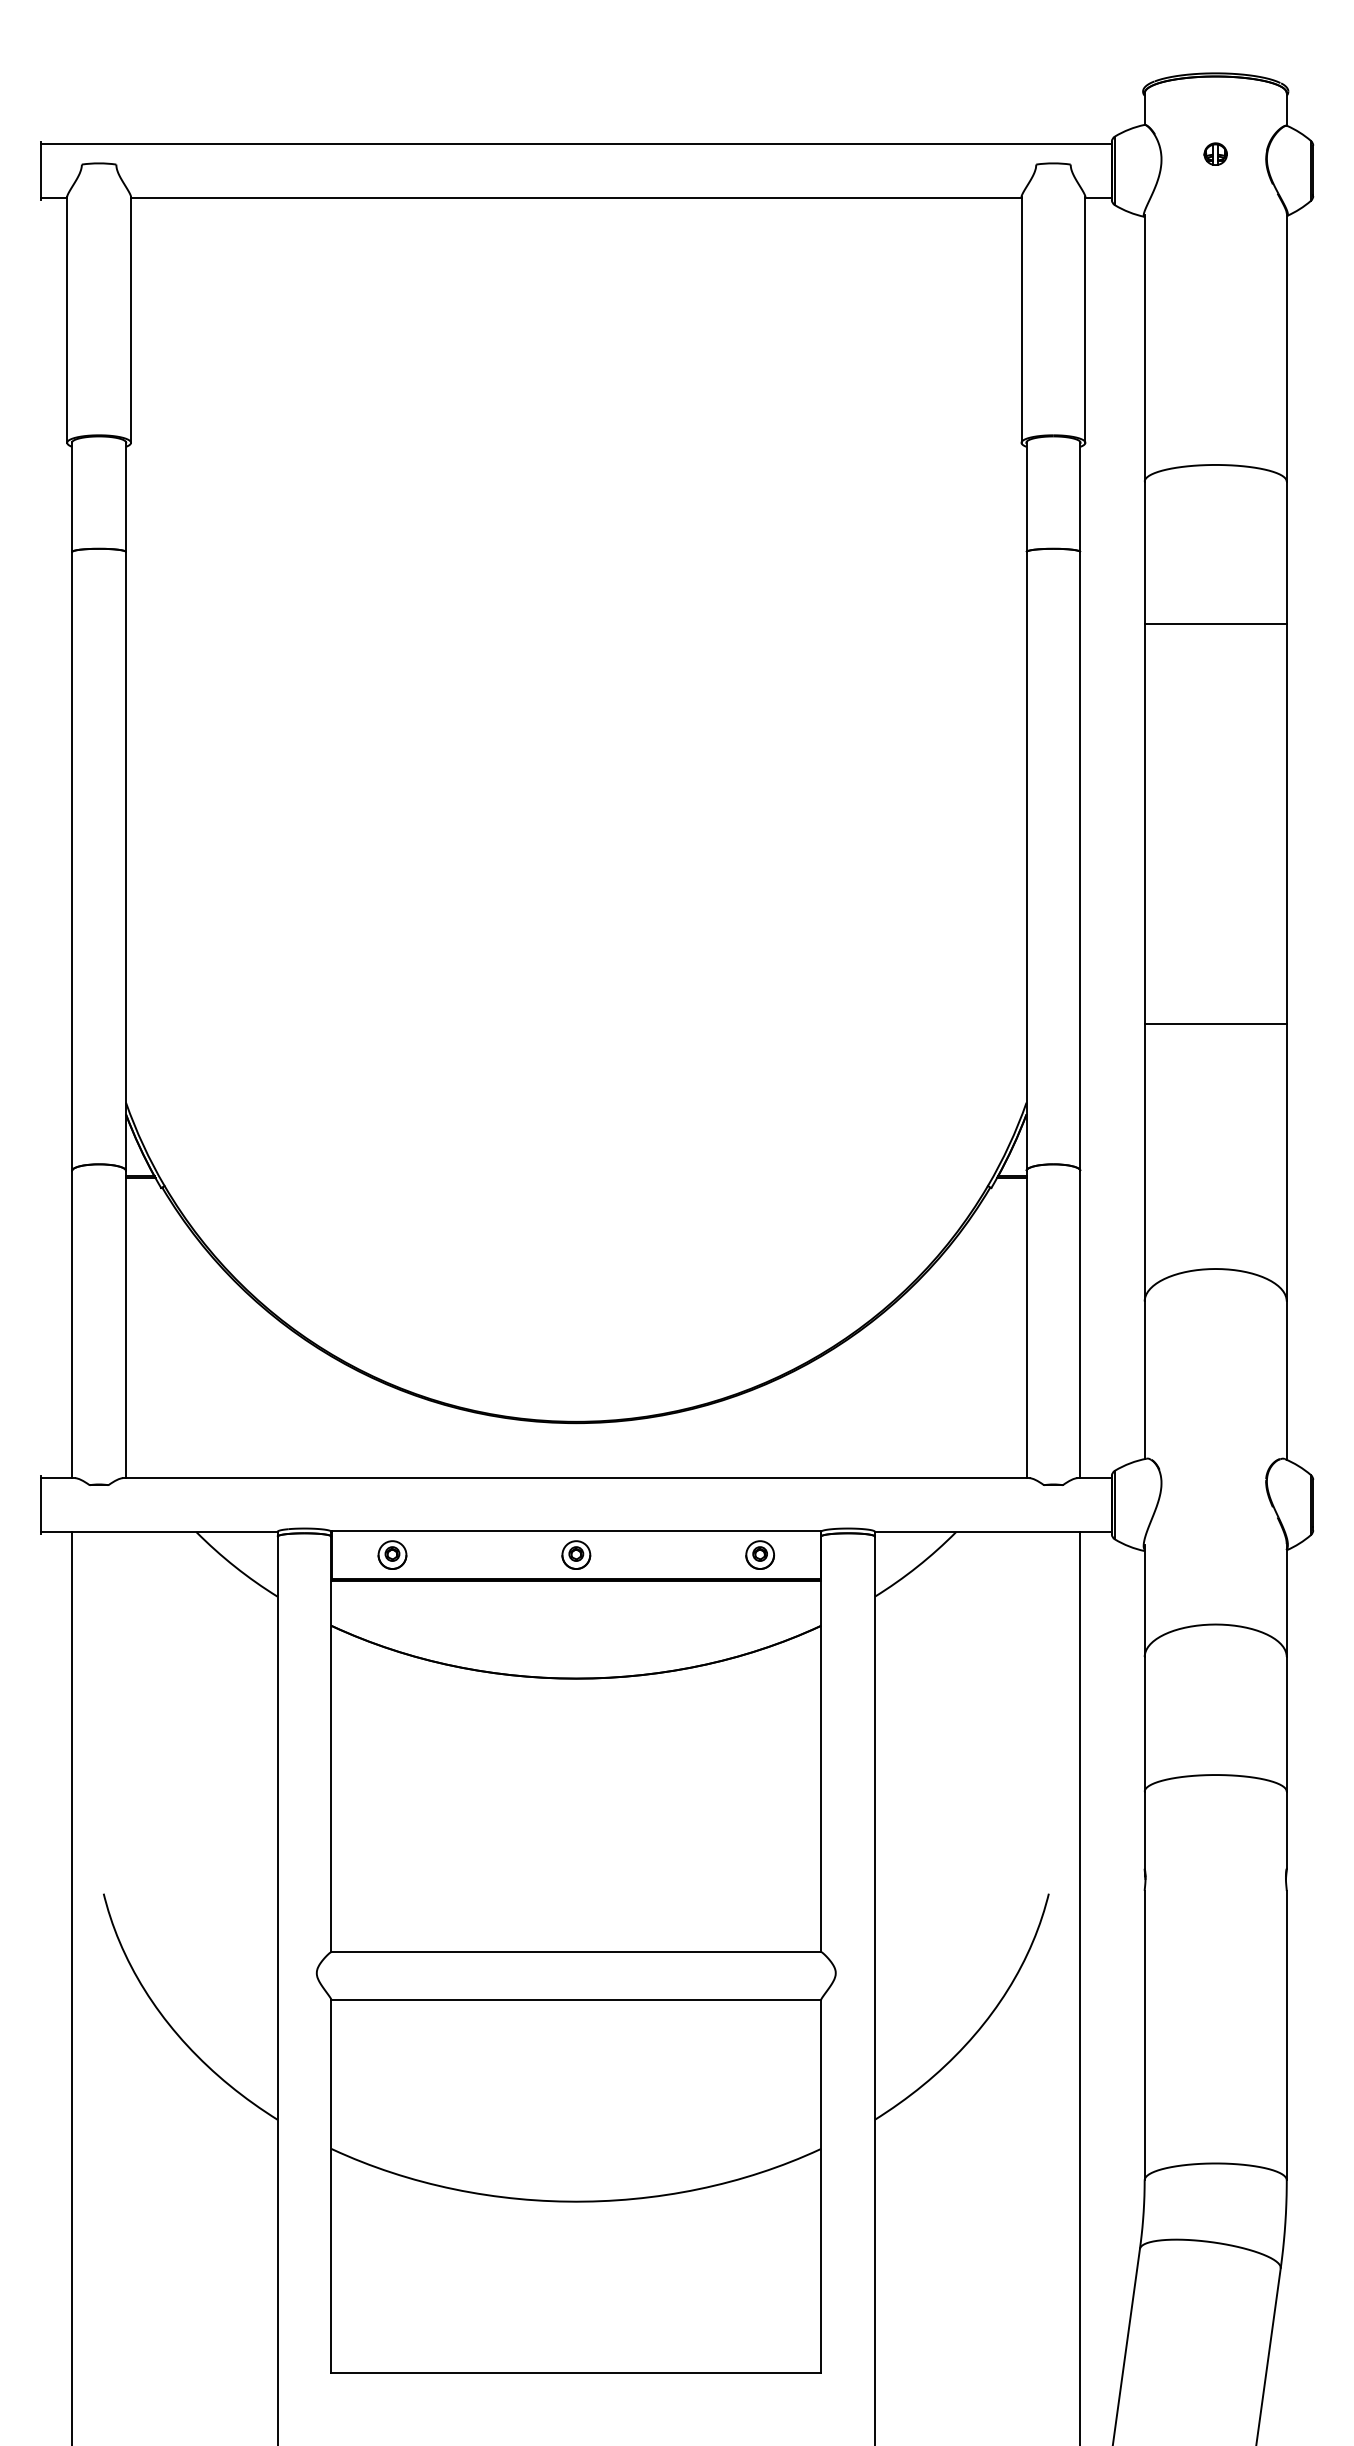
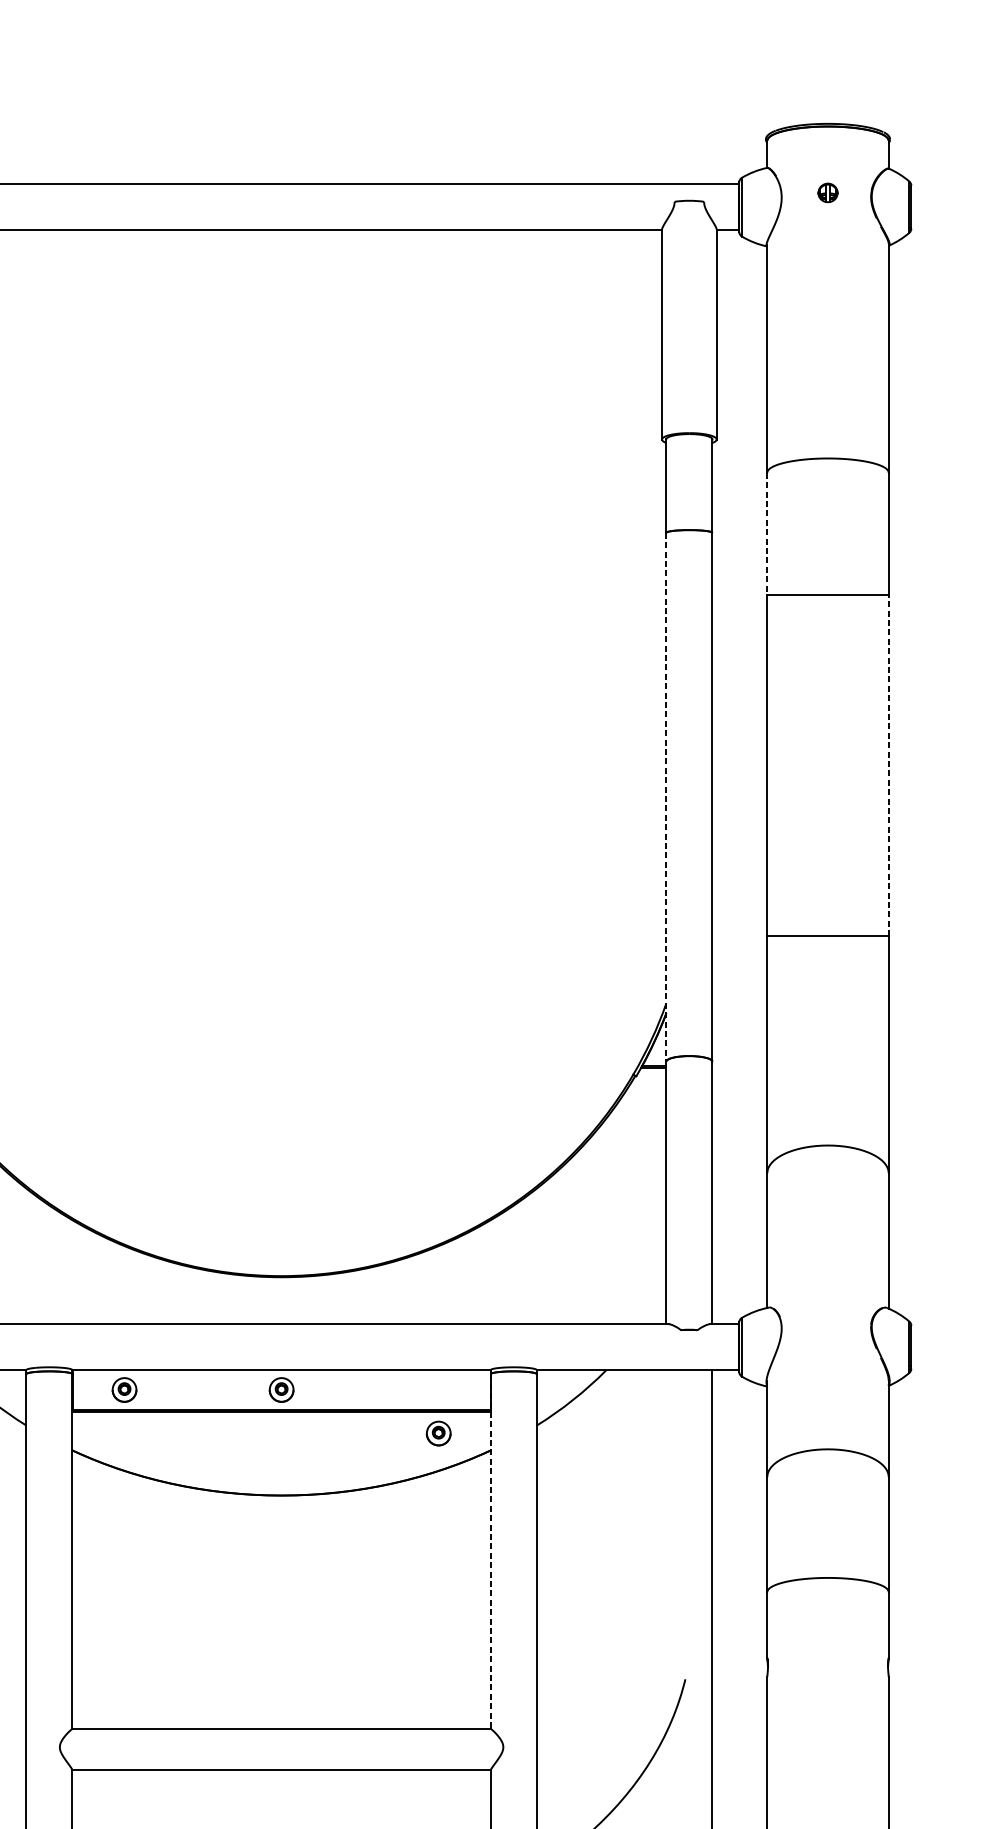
line: (1144, 553) -> (767, 534), solid -> dashed
line: (1286, 824) -> (888, 765), solid -> dashed
line: (1026, 861) -> (666, 797), solid -> dashed
part: (759, 1554) -> (438, 1433), moved
line: (821, 1744) -> (491, 1551), solid -> dashed

